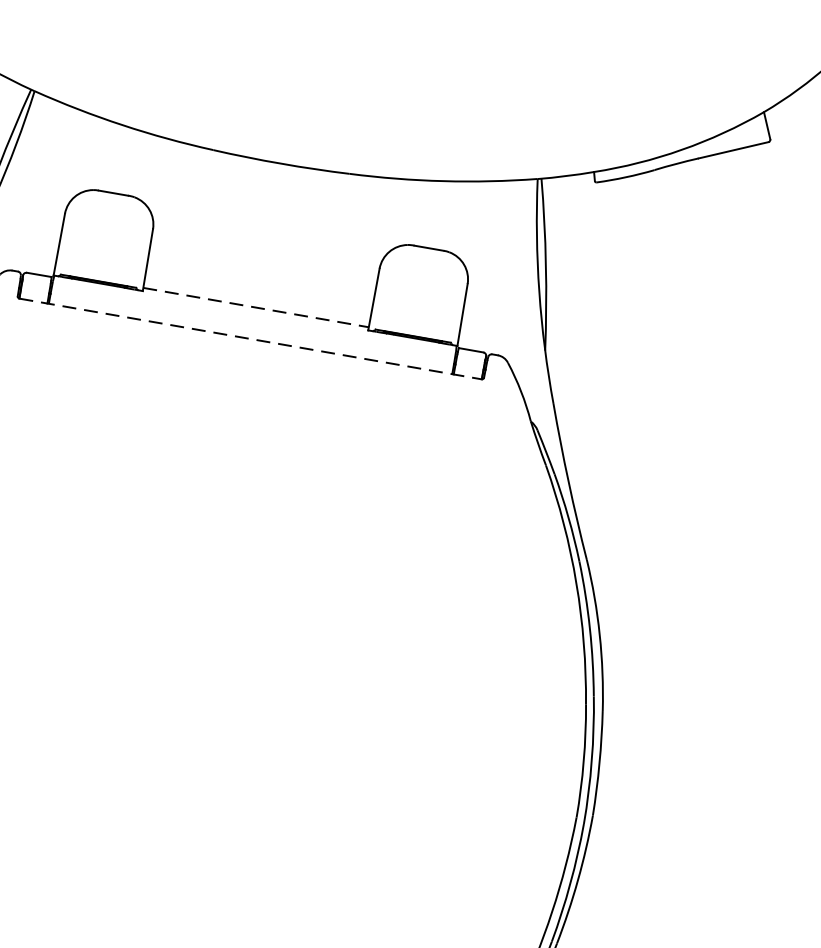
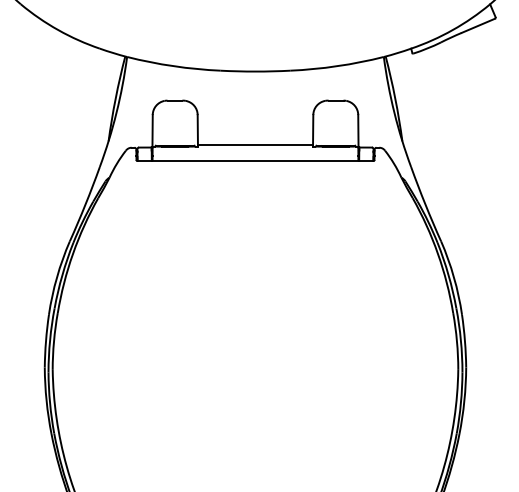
line: (255, 308) -> (255, 145), dashed -> solid
line: (250, 339) -> (255, 161), dashed -> solid

